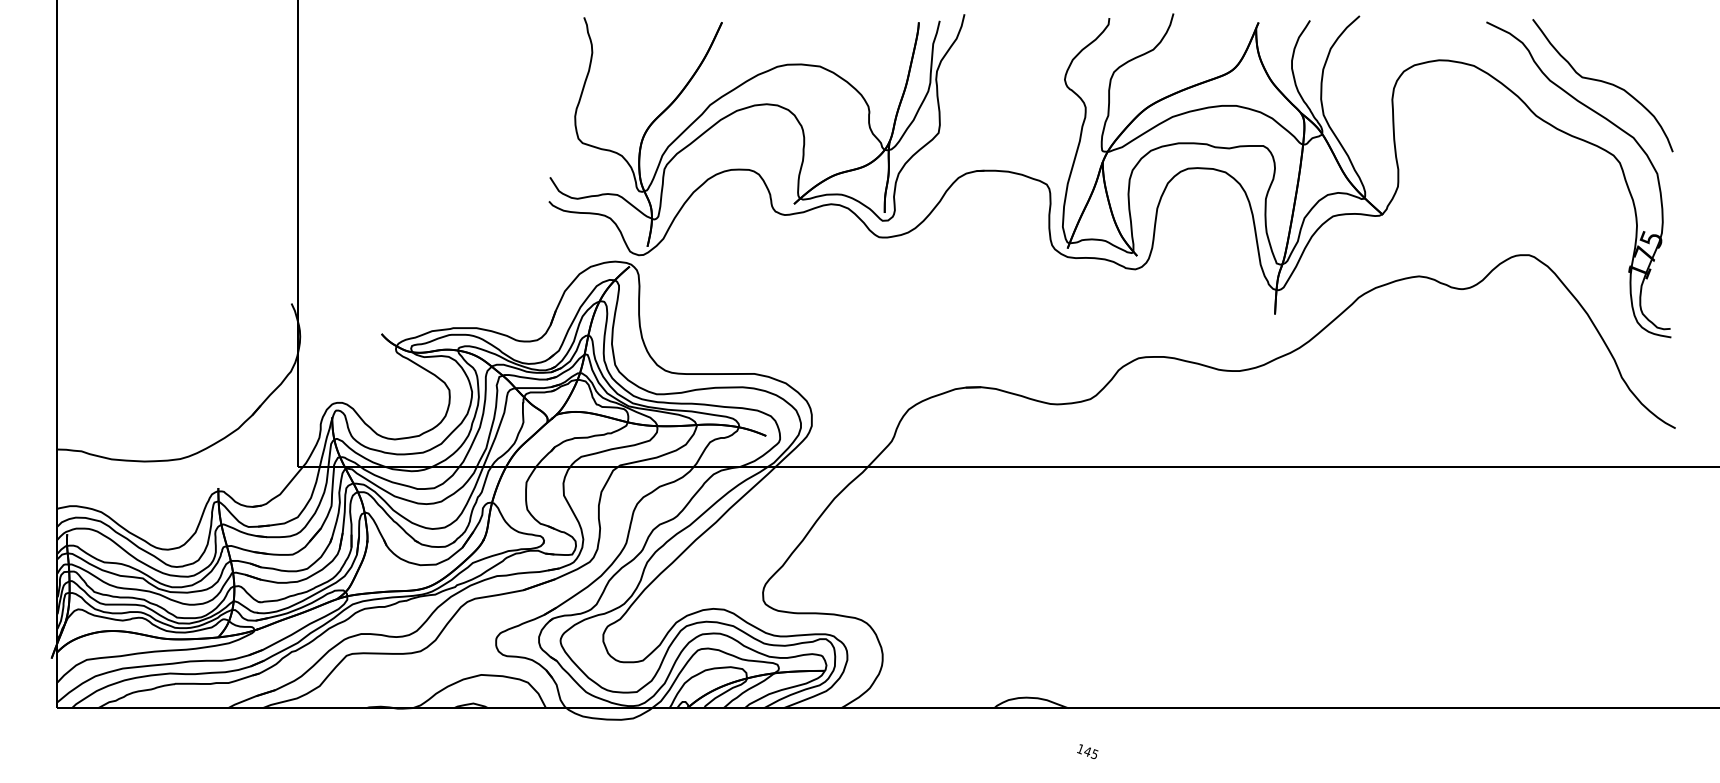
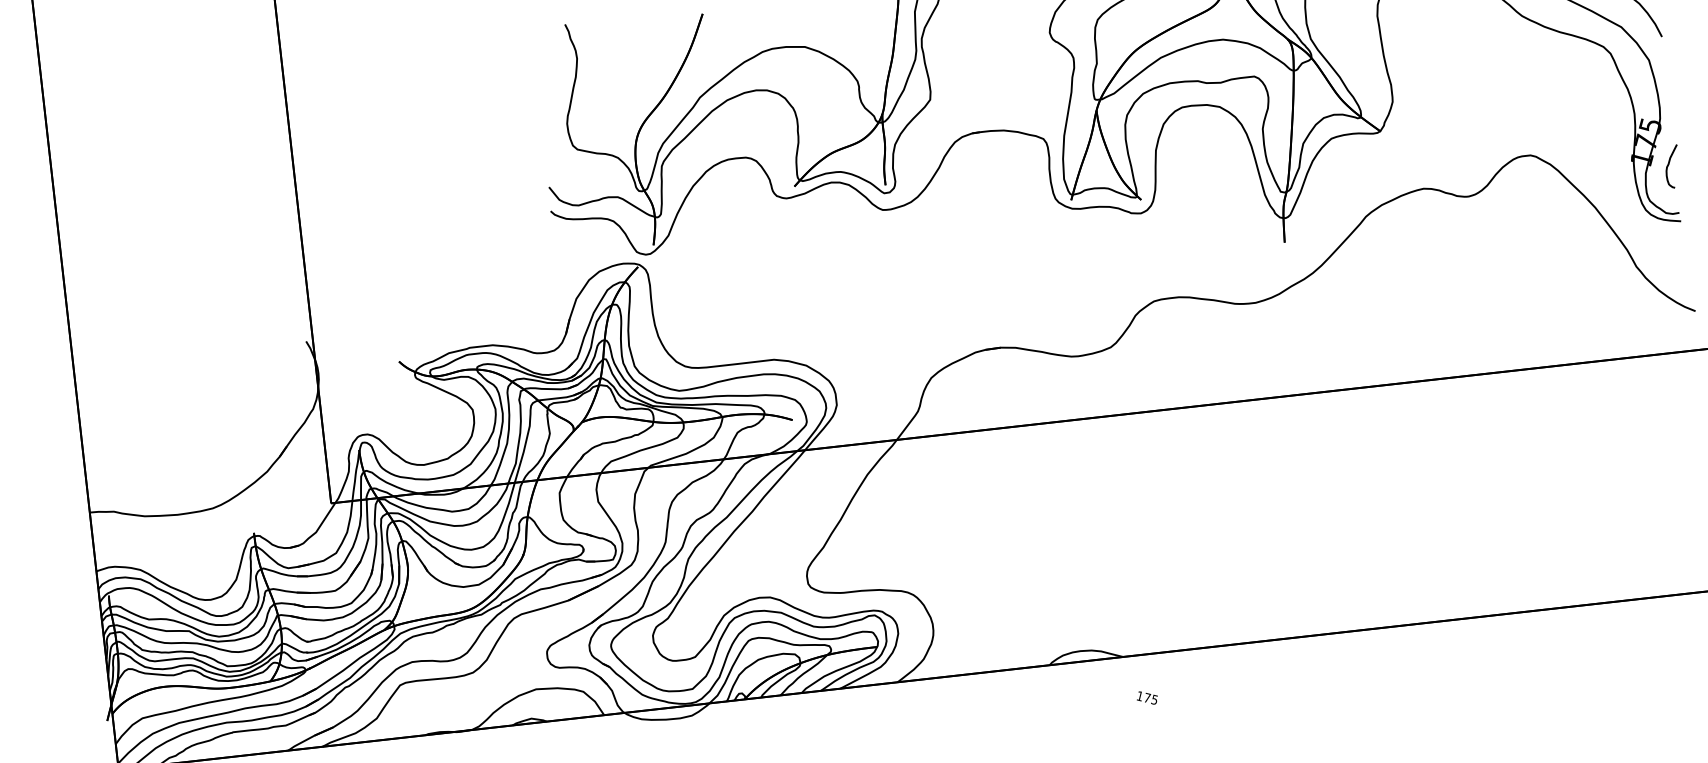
curve: (1666, 279) -> (1669, 164), added
text: (1087, 751) -> (1147, 697), 145 -> 175

